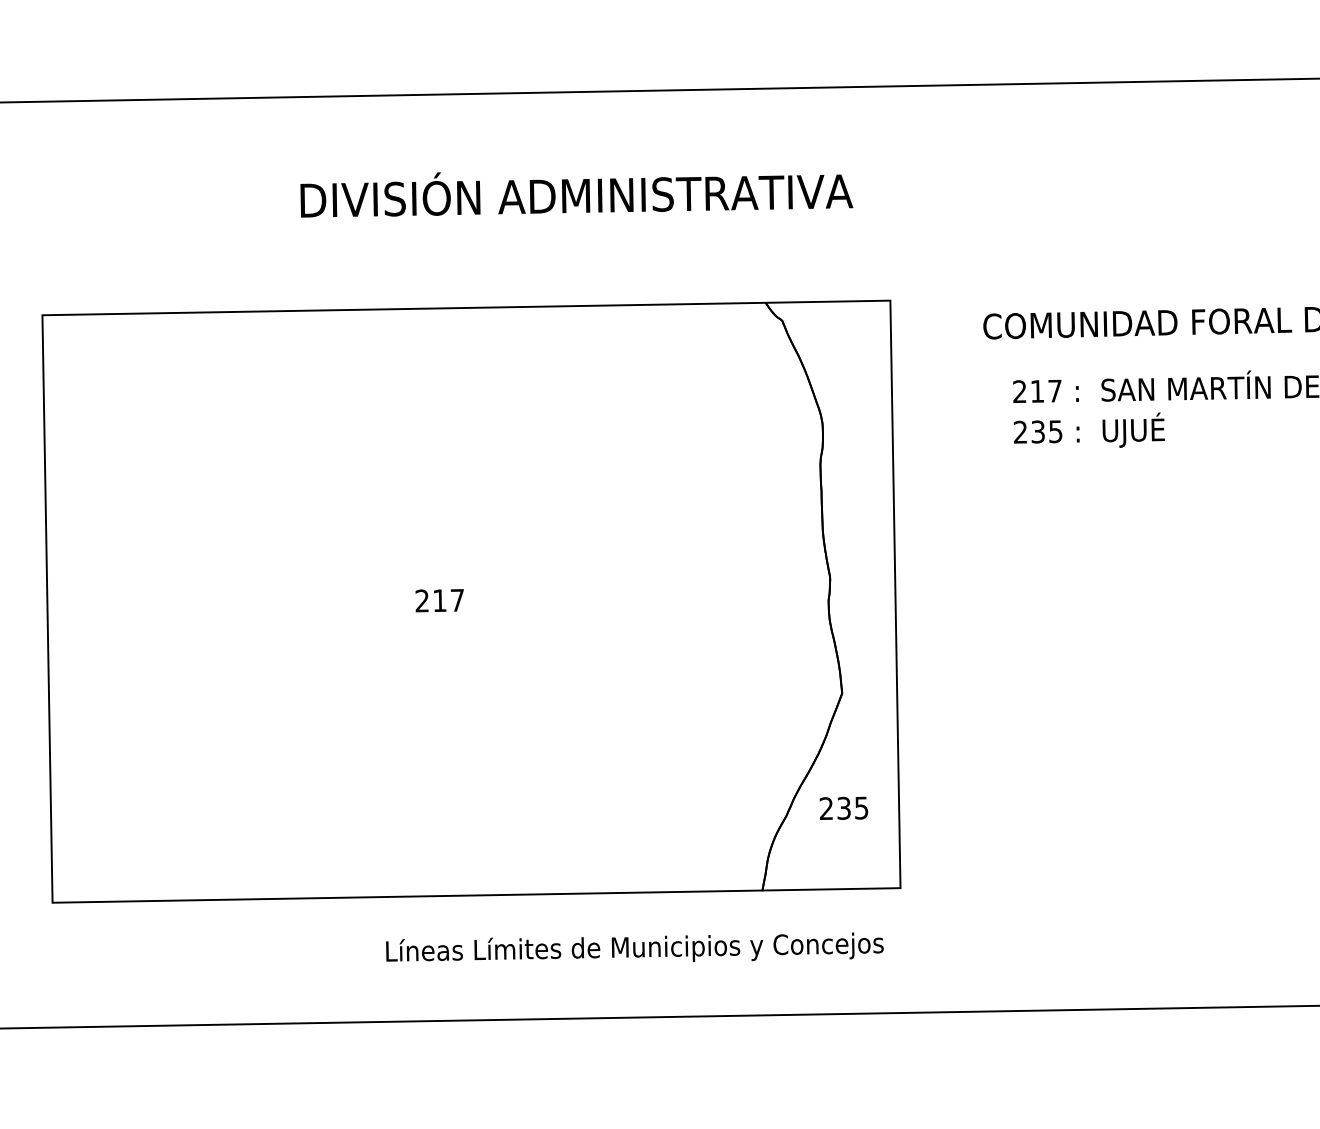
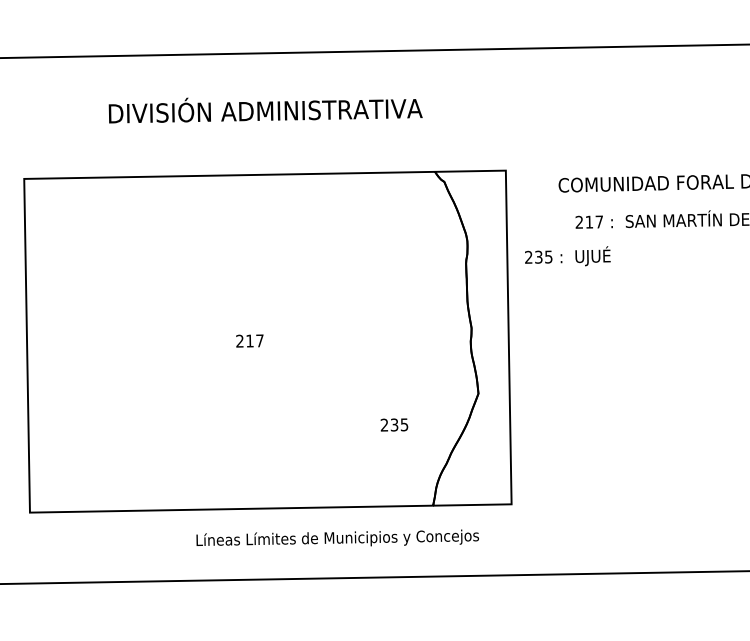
text: (576, 194) -> (265, 110), moved
text: (1088, 430) -> (567, 256), moved
text: (843, 807) -> (394, 424), moved
text: (634, 946) -> (337, 537), moved

